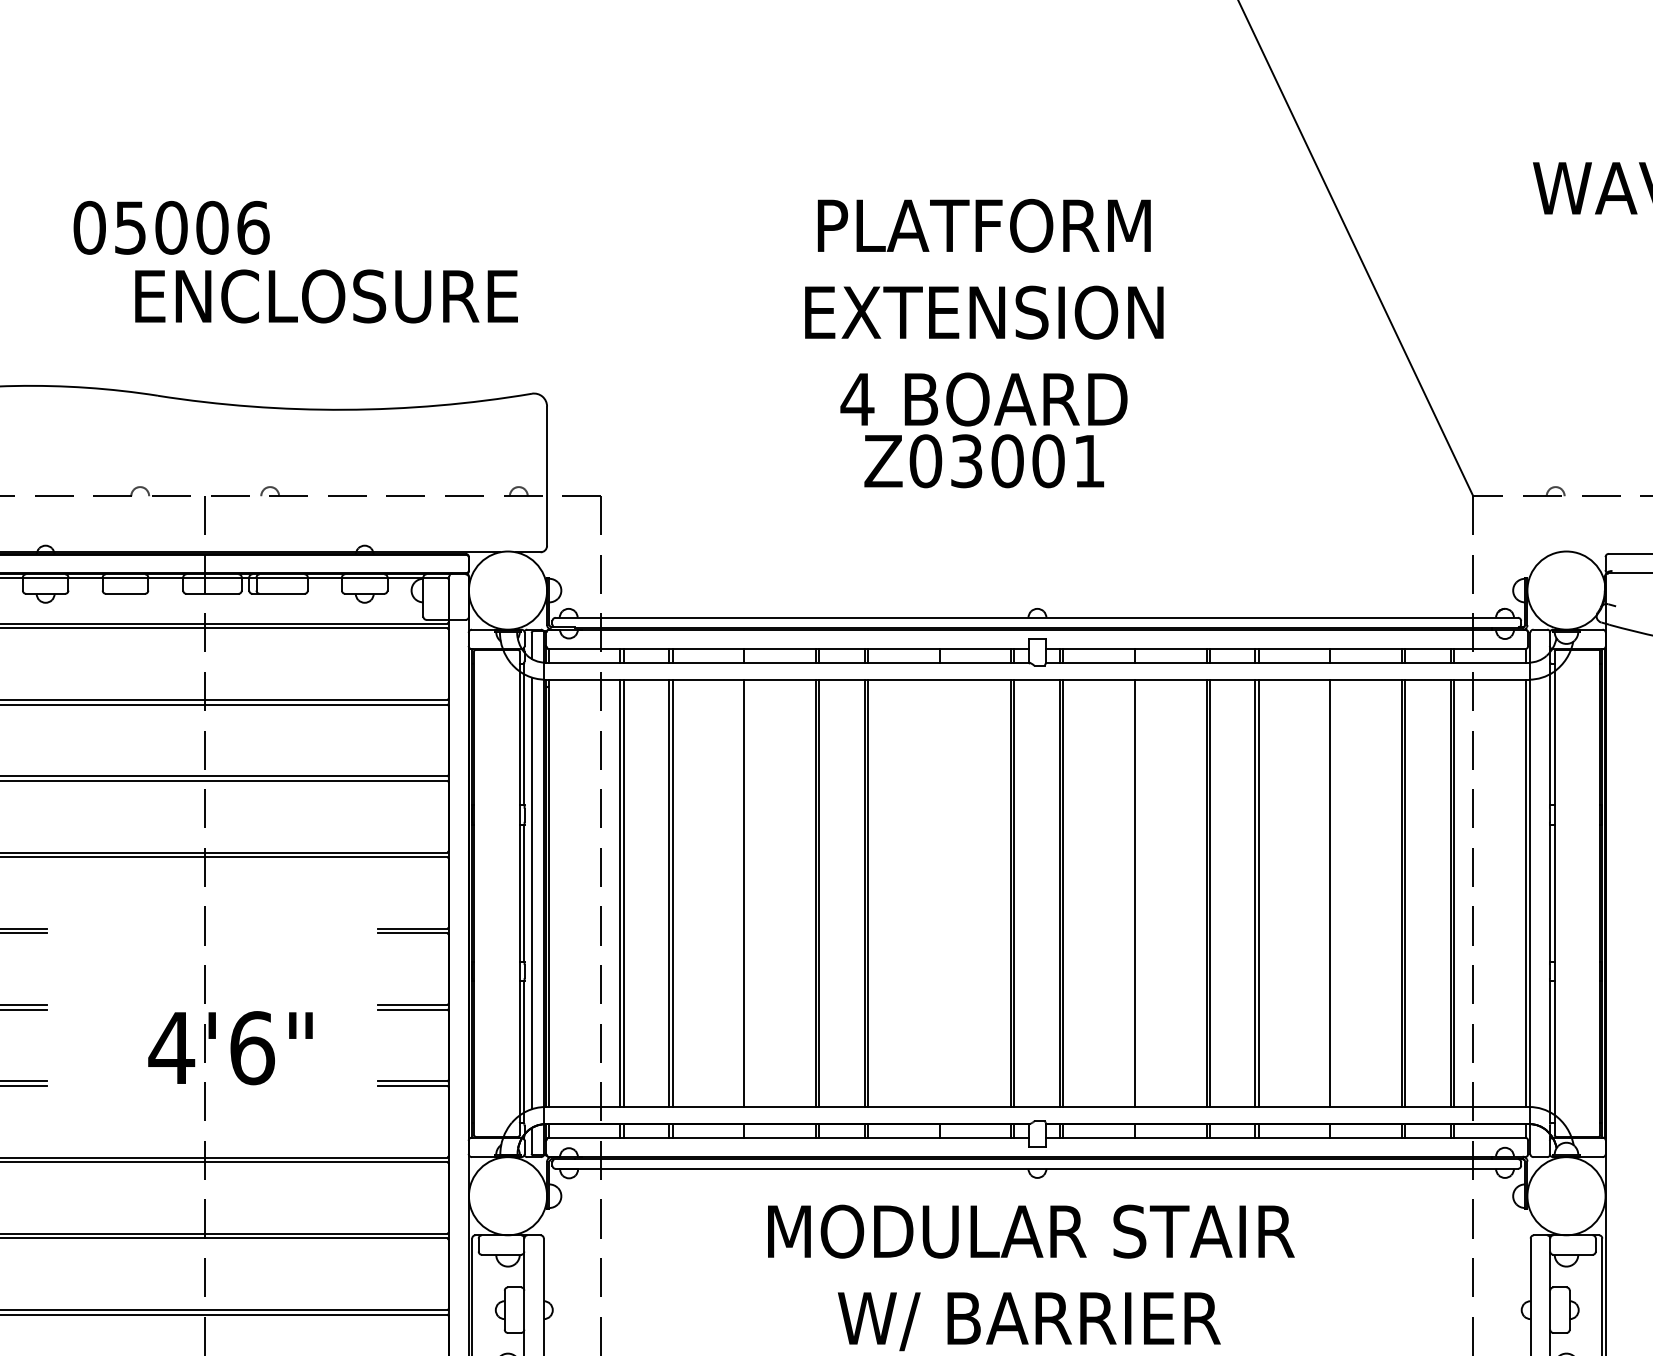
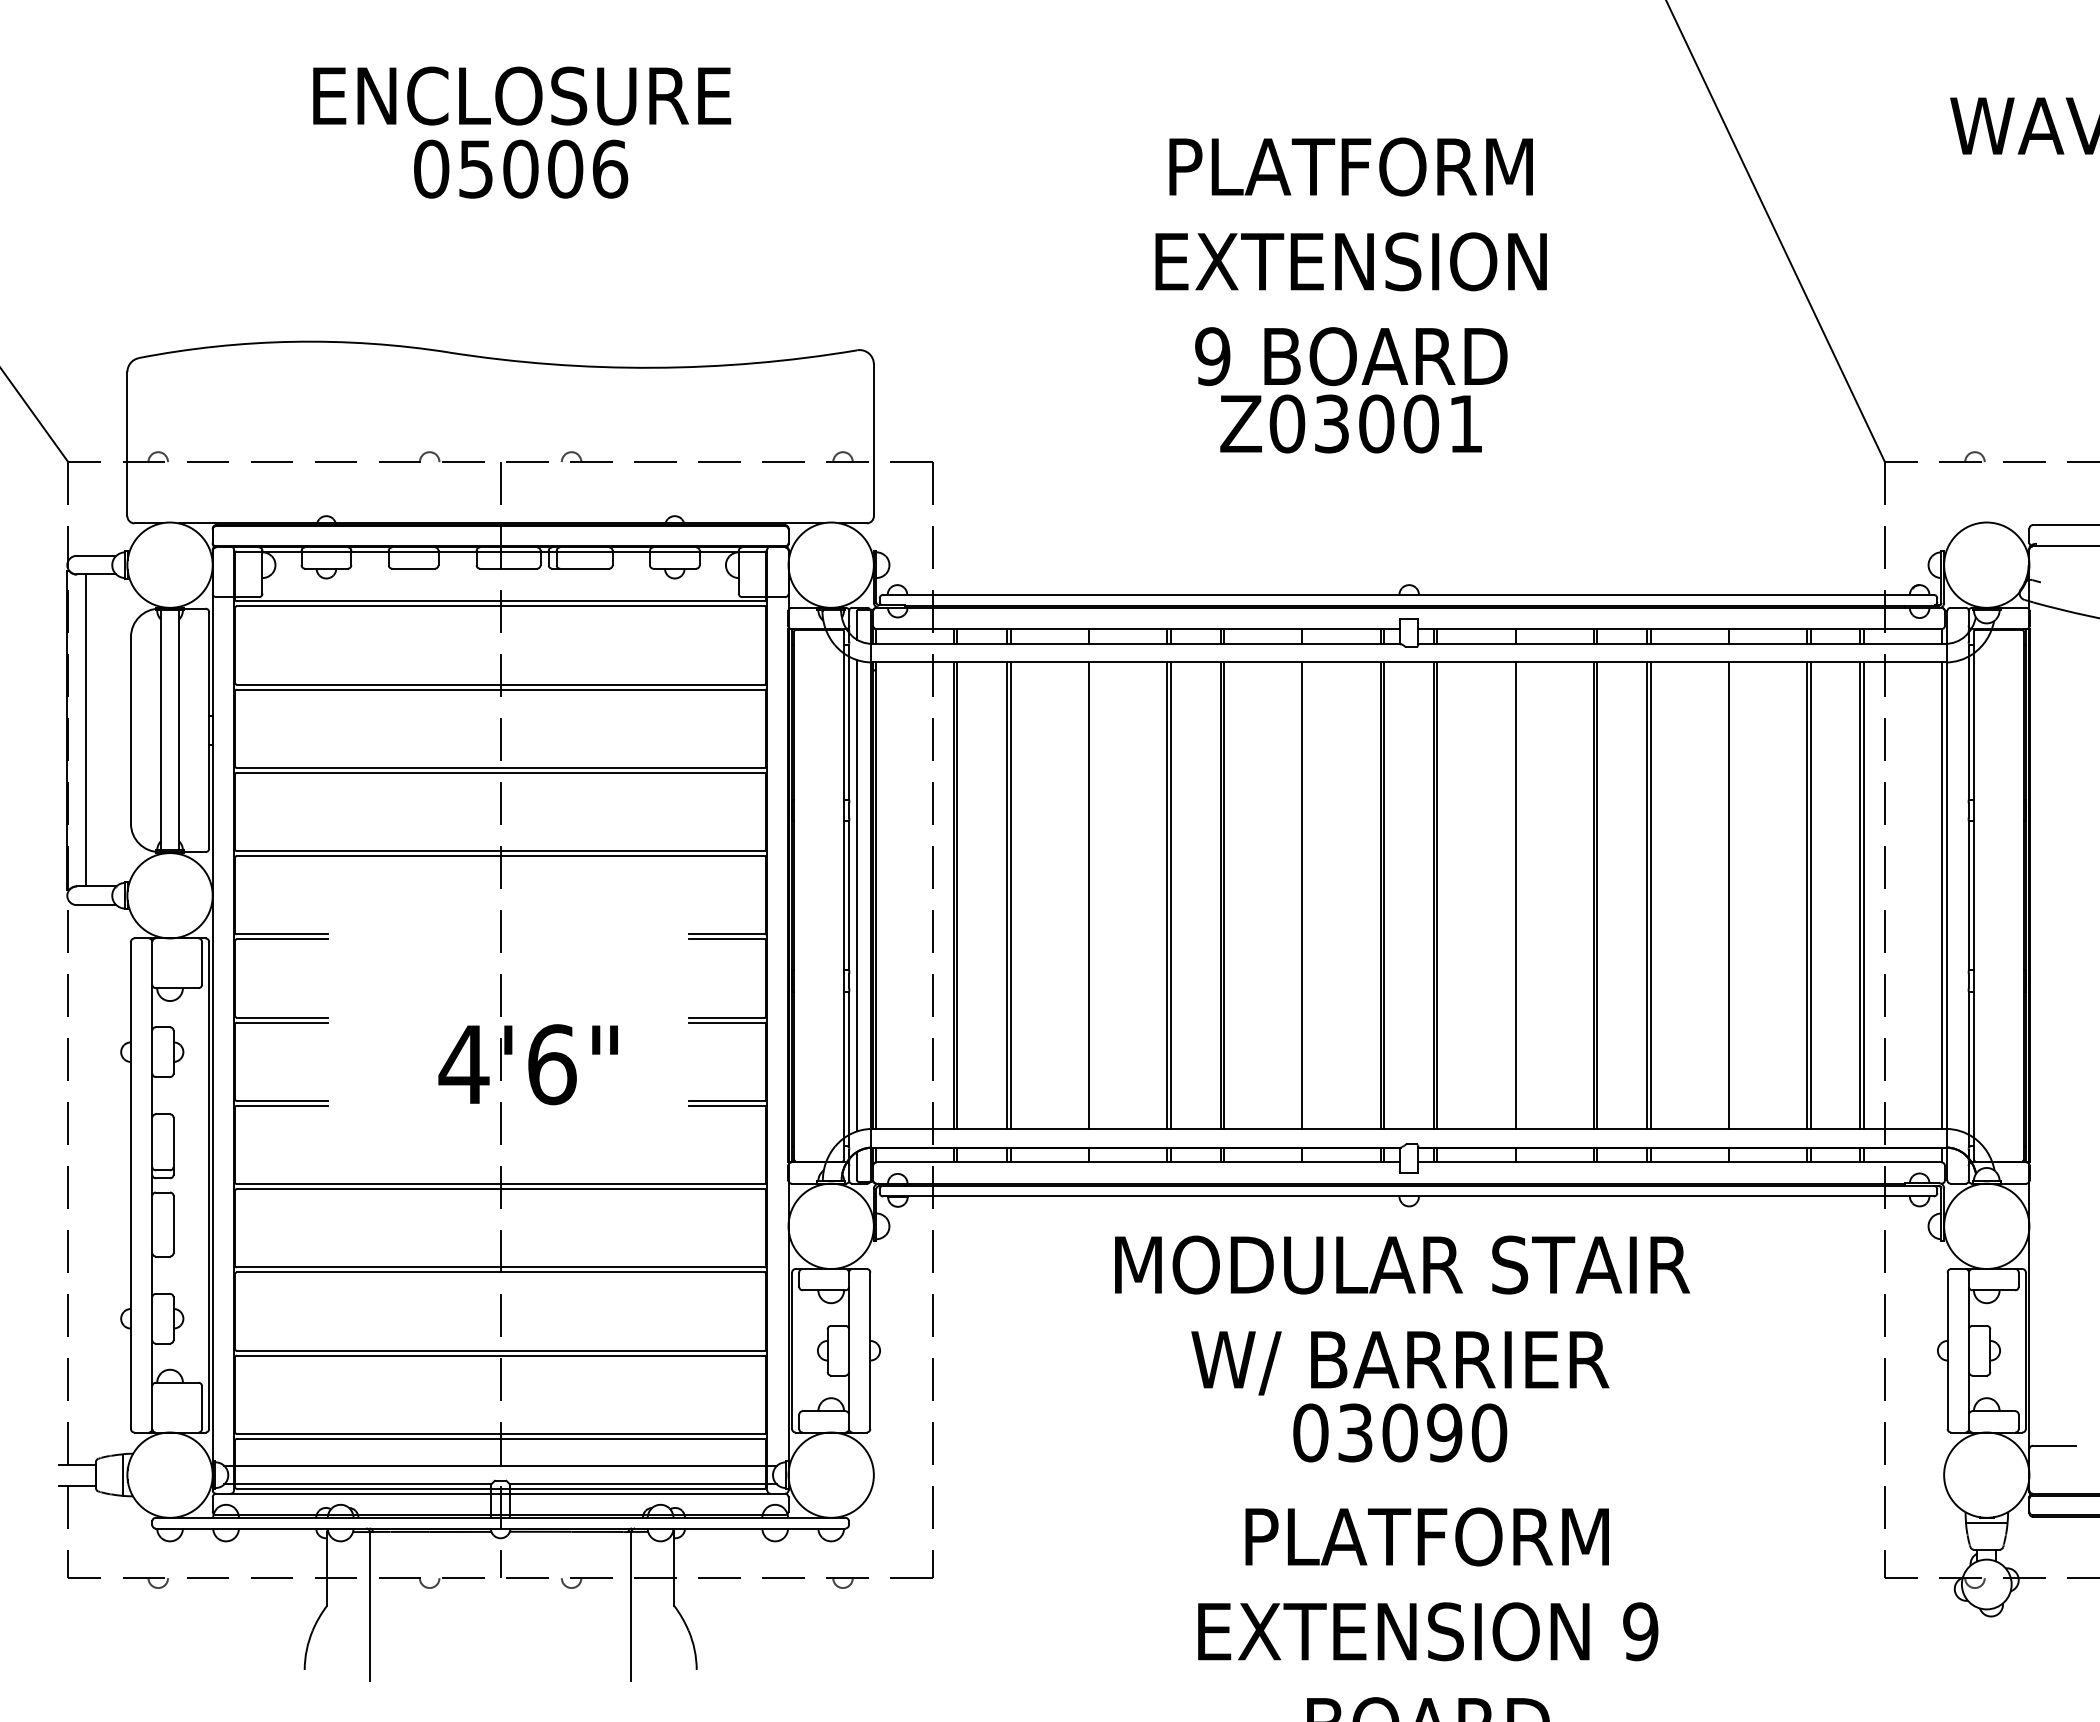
text: (172, 227) -> (521, 168), moved
text: (326, 295) -> (522, 95), moved
text: (857, 399) -> (1212, 356), 4 -> 9
line: (939, 893) -> (1302, 895), added

